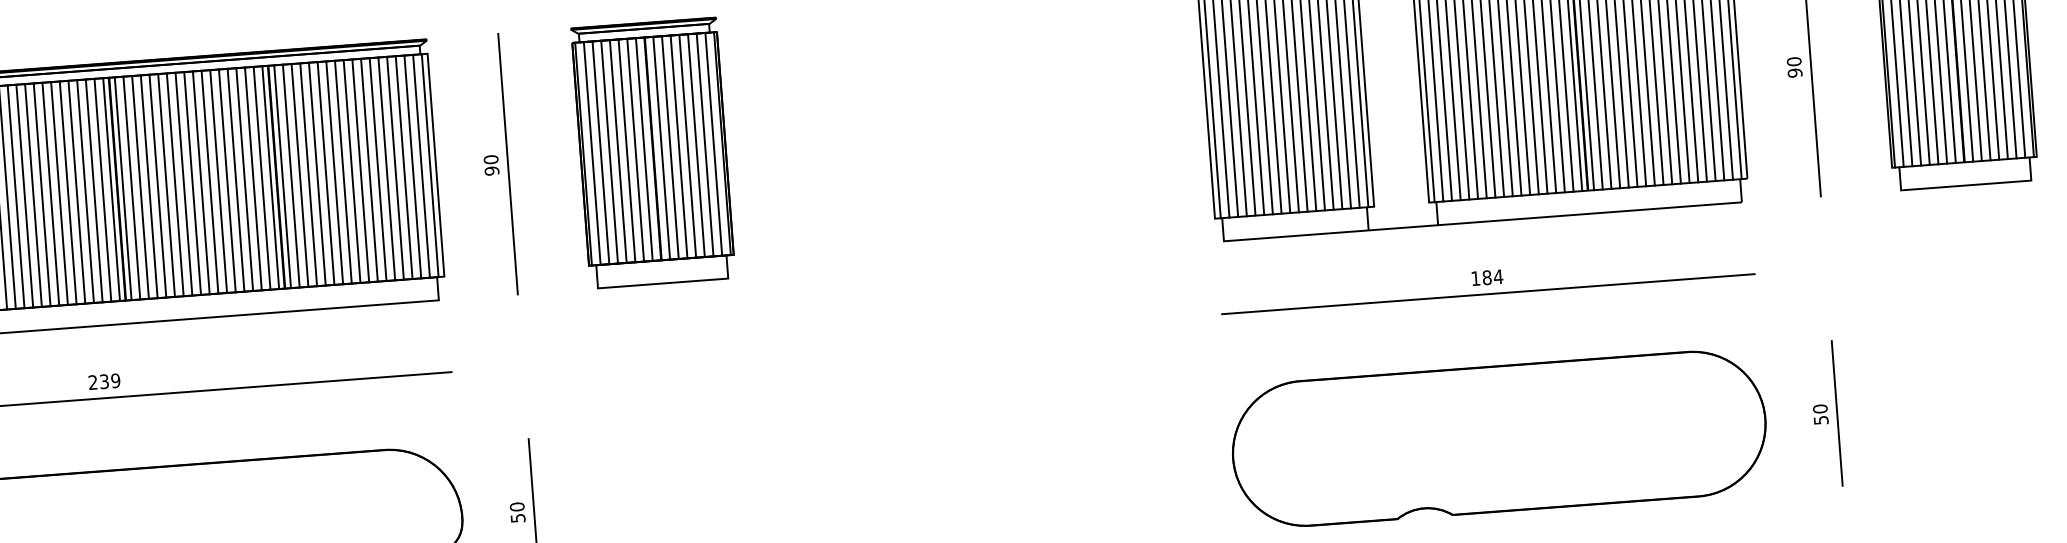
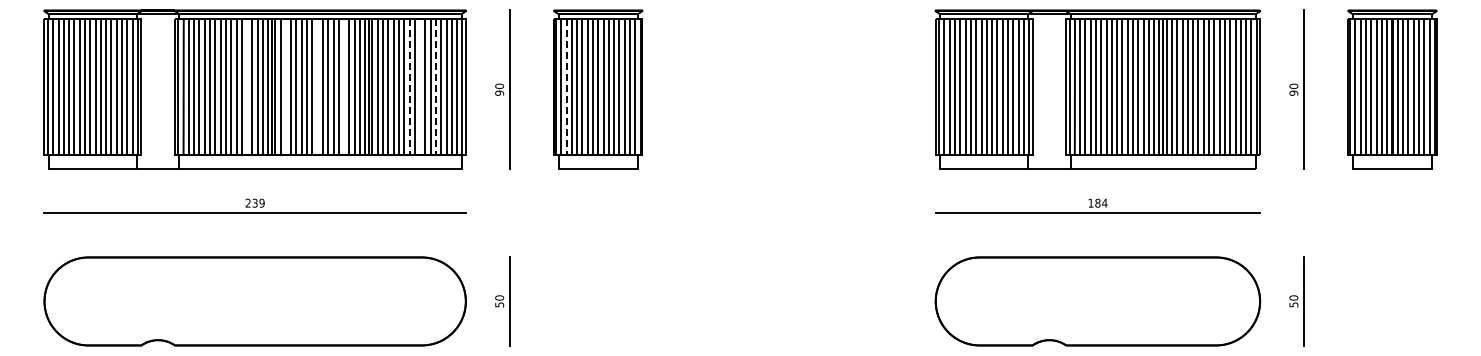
line: (600, 153) -> (566, 87), solid -> dashed
line: (386, 169) -> (435, 87), solid -> dashed
line: (361, 171) -> (420, 87), removed
line: (343, 172) -> (409, 87), solid -> dashed
line: (236, 180) -> (344, 87), removed
line: (192, 184) -> (317, 87), removed
line: (139, 188) -> (285, 87), removed
line: (77, 192) -> (247, 87), removed

